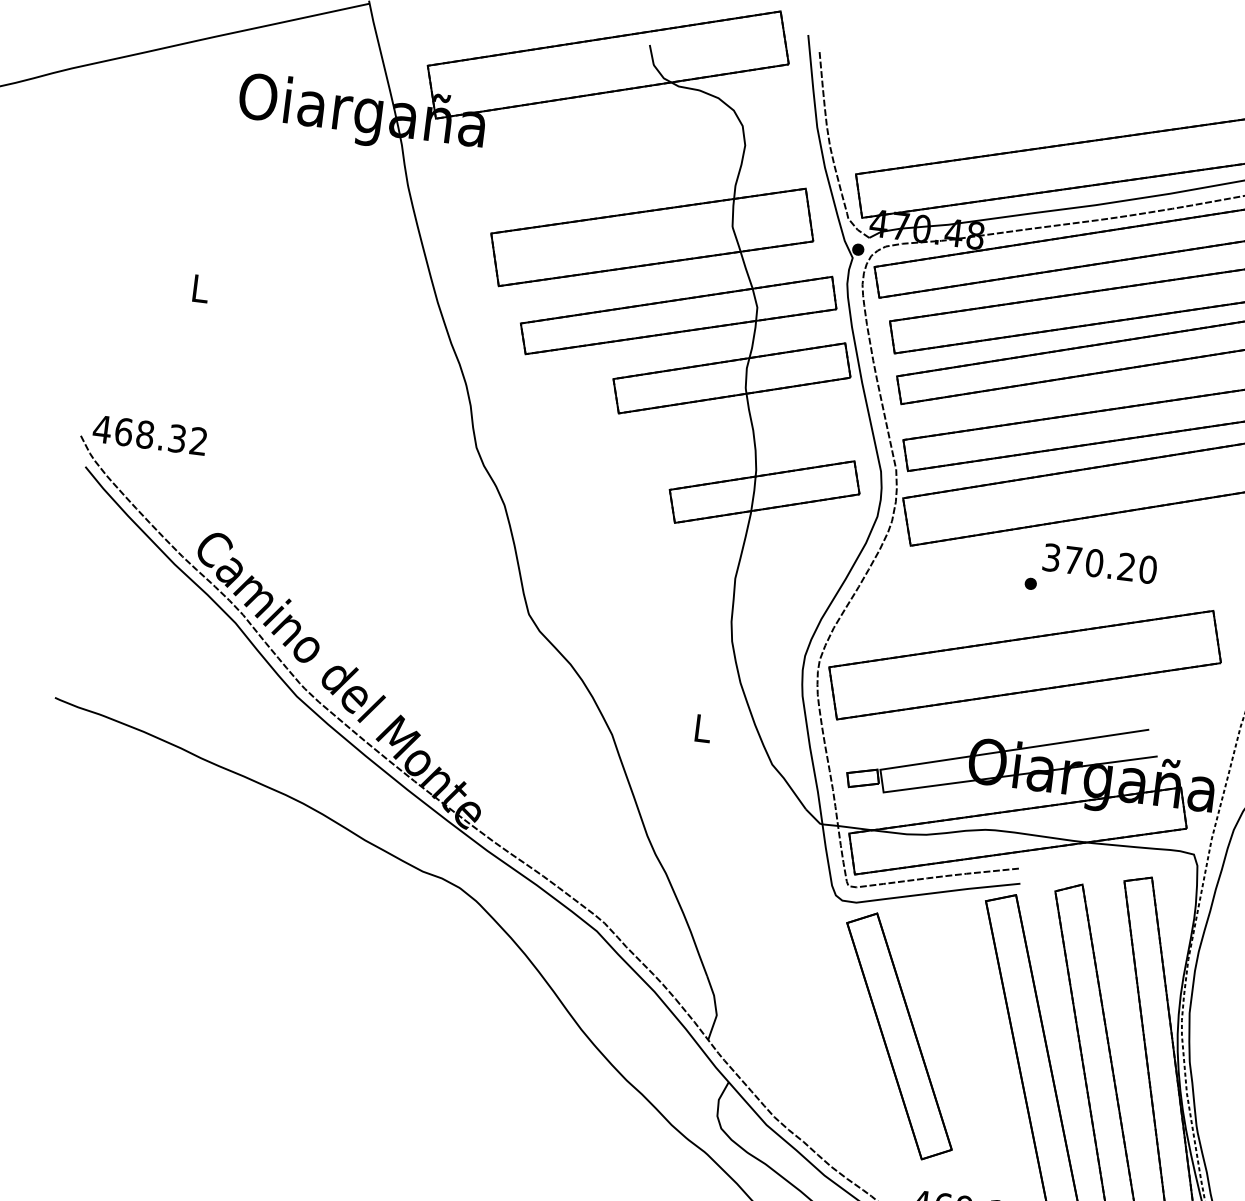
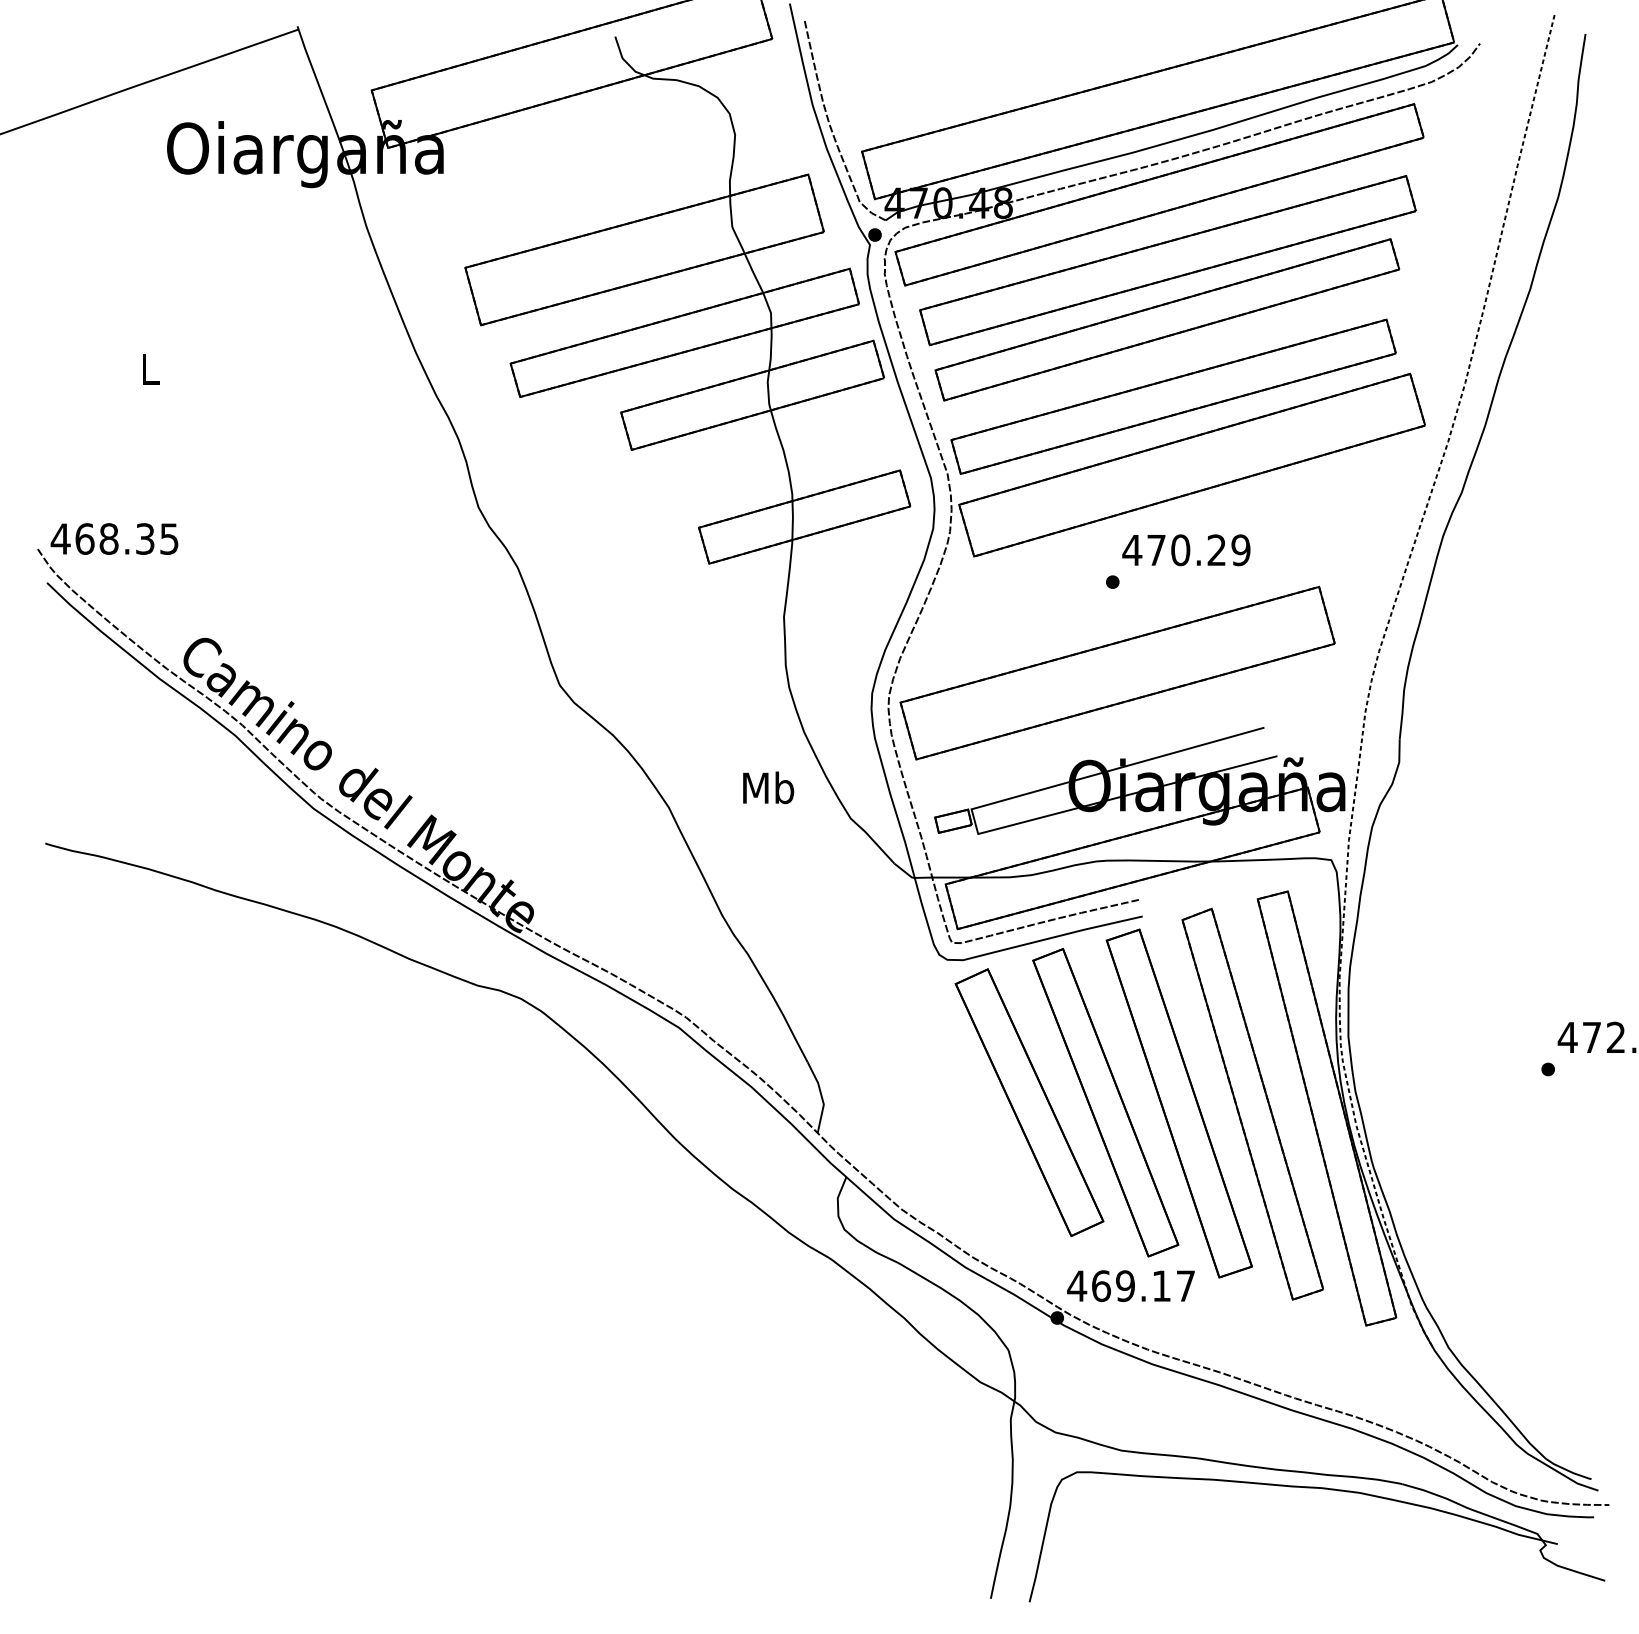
text: (198, 440) -> (169, 538), 468.32 -> 468.35
text: (1099, 563) -> (1186, 550), 370.20 -> 470.29
text: (702, 727) -> (768, 787), L -> Mb
part: (966, 1044) -> (1105, 1102), added

